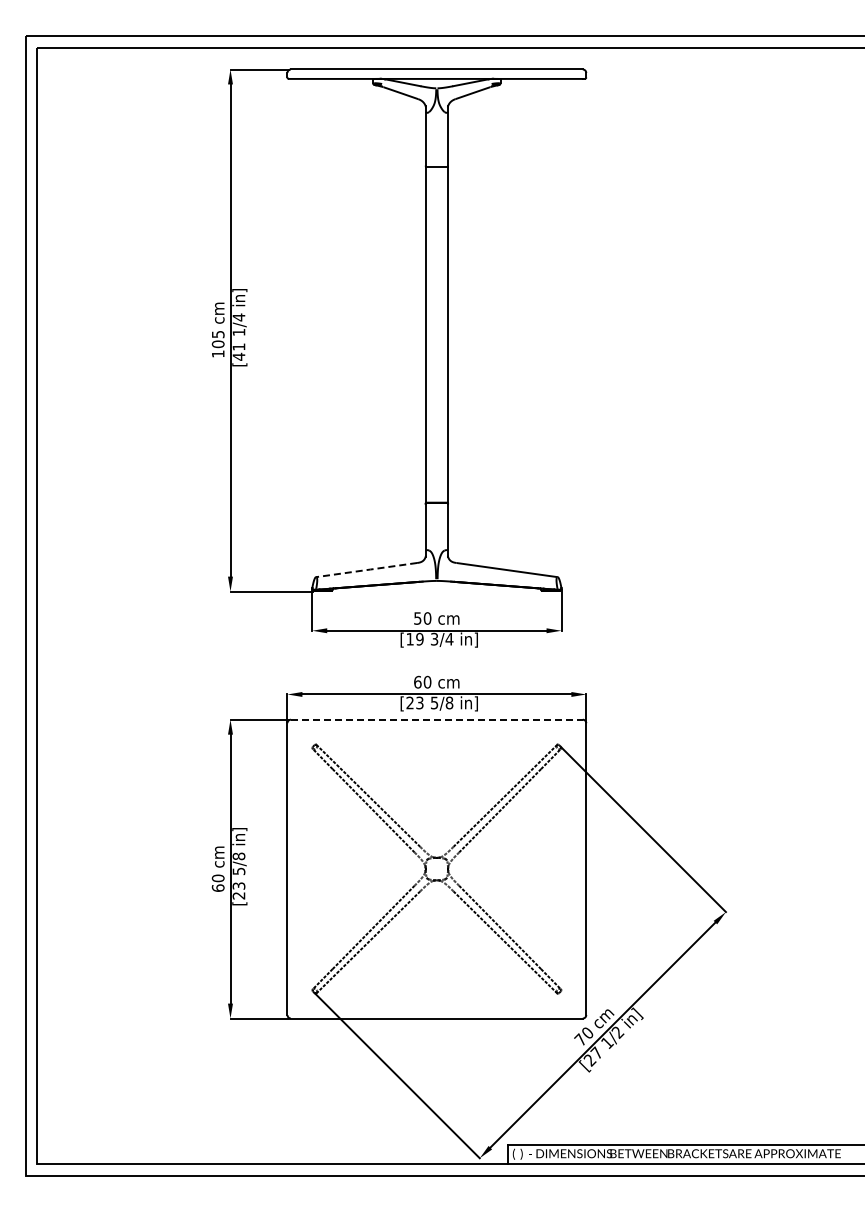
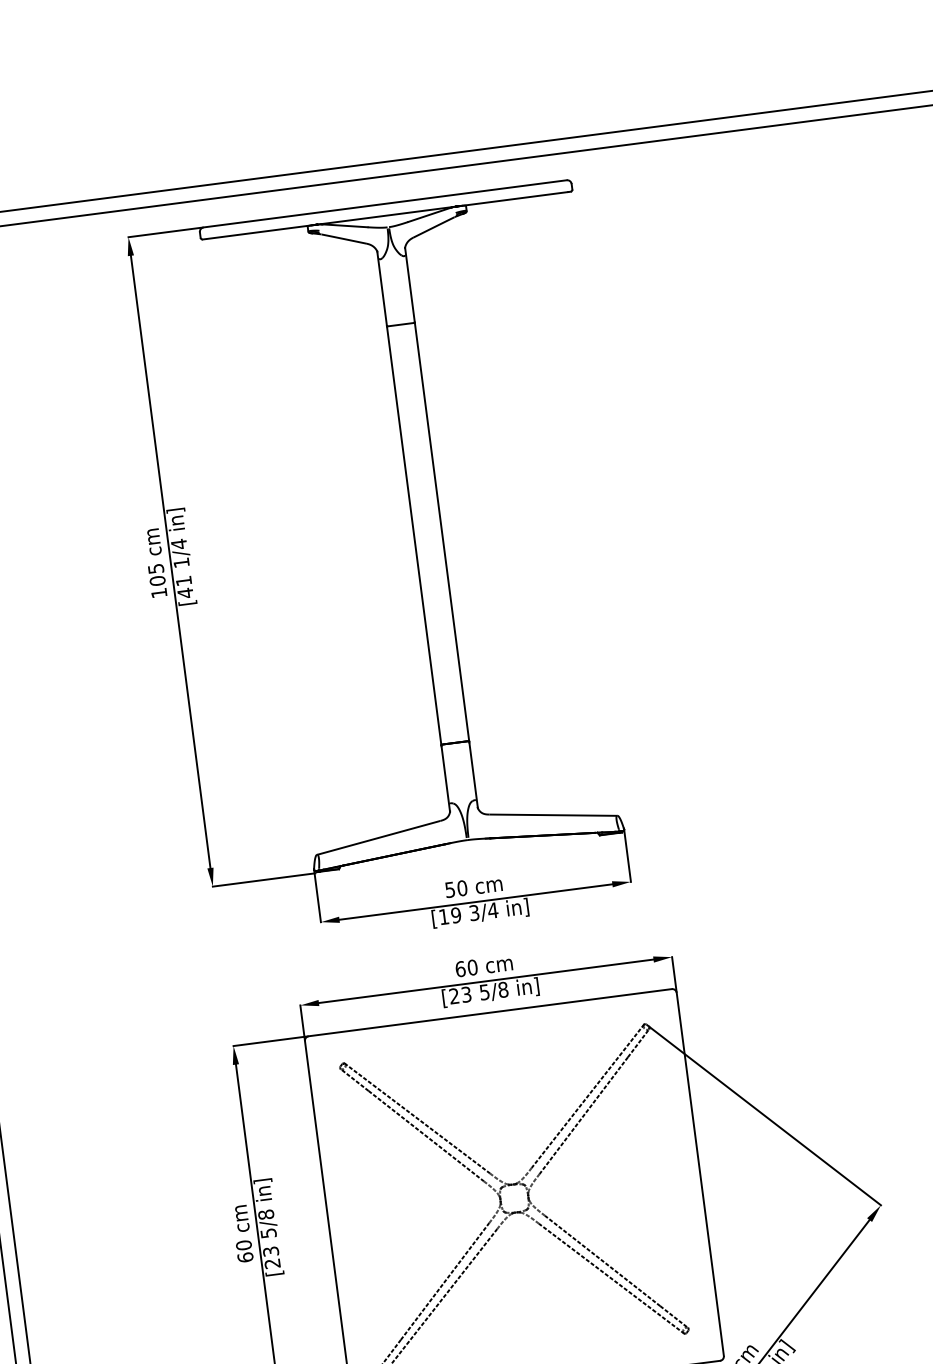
line: (367, 569) -> (379, 837), dashed -> solid
line: (436, 719) -> (489, 1012), dashed -> solid

